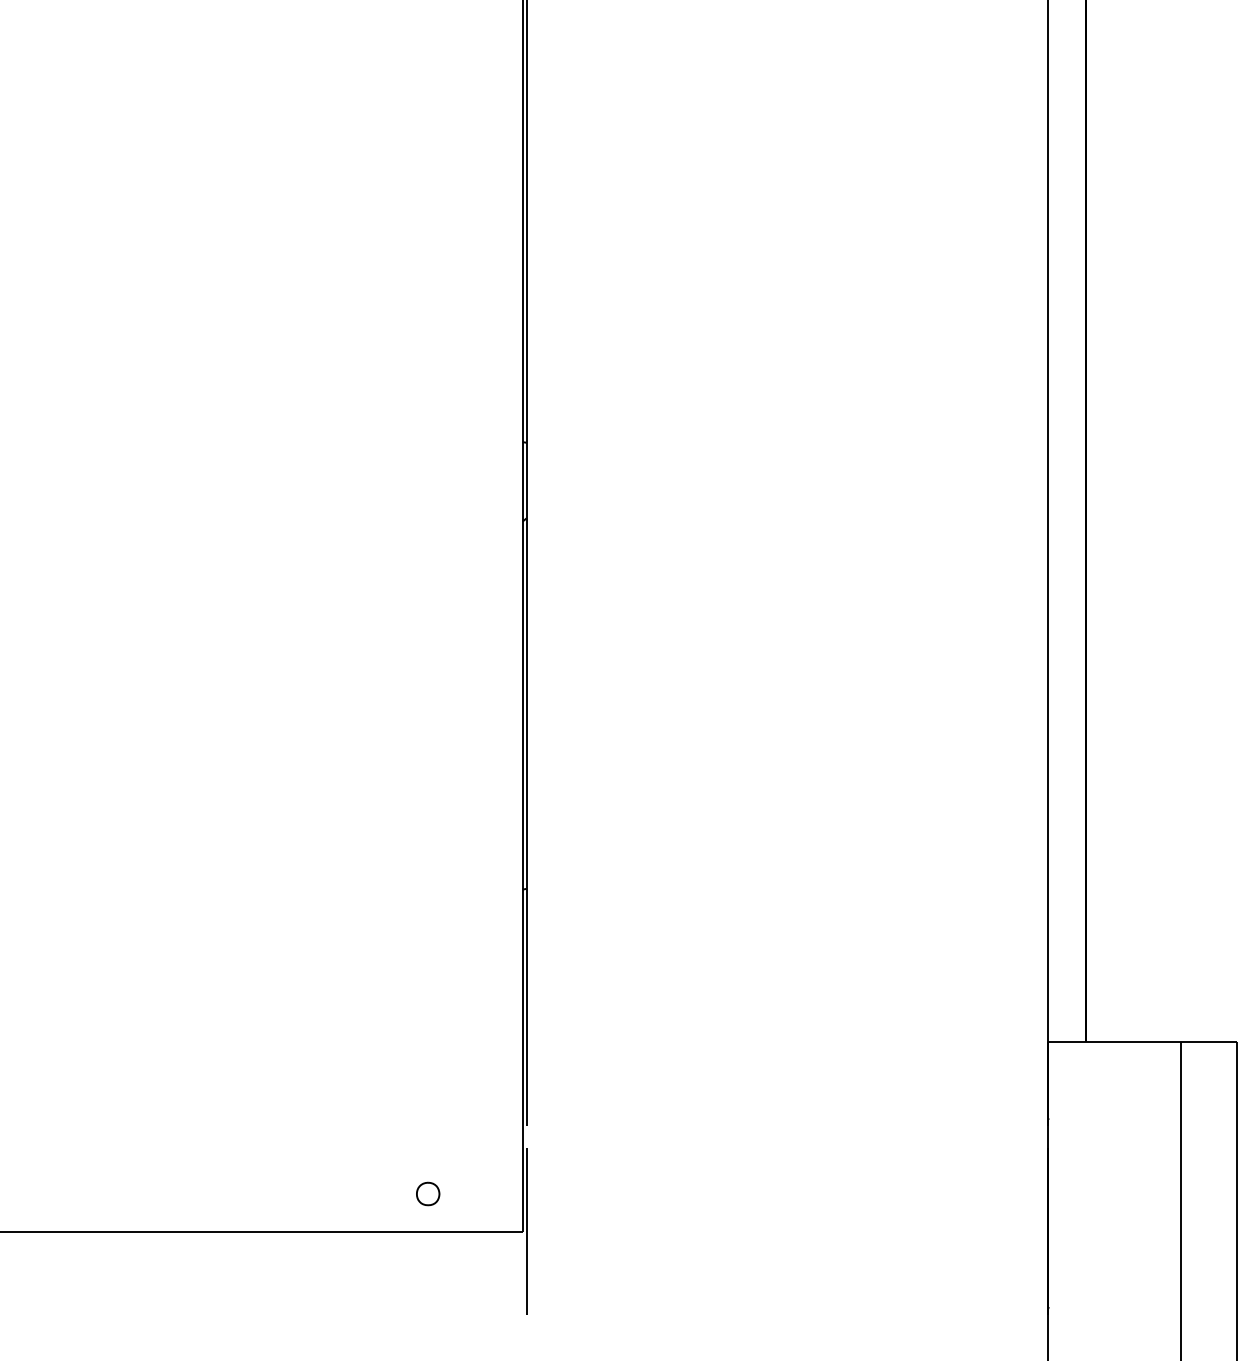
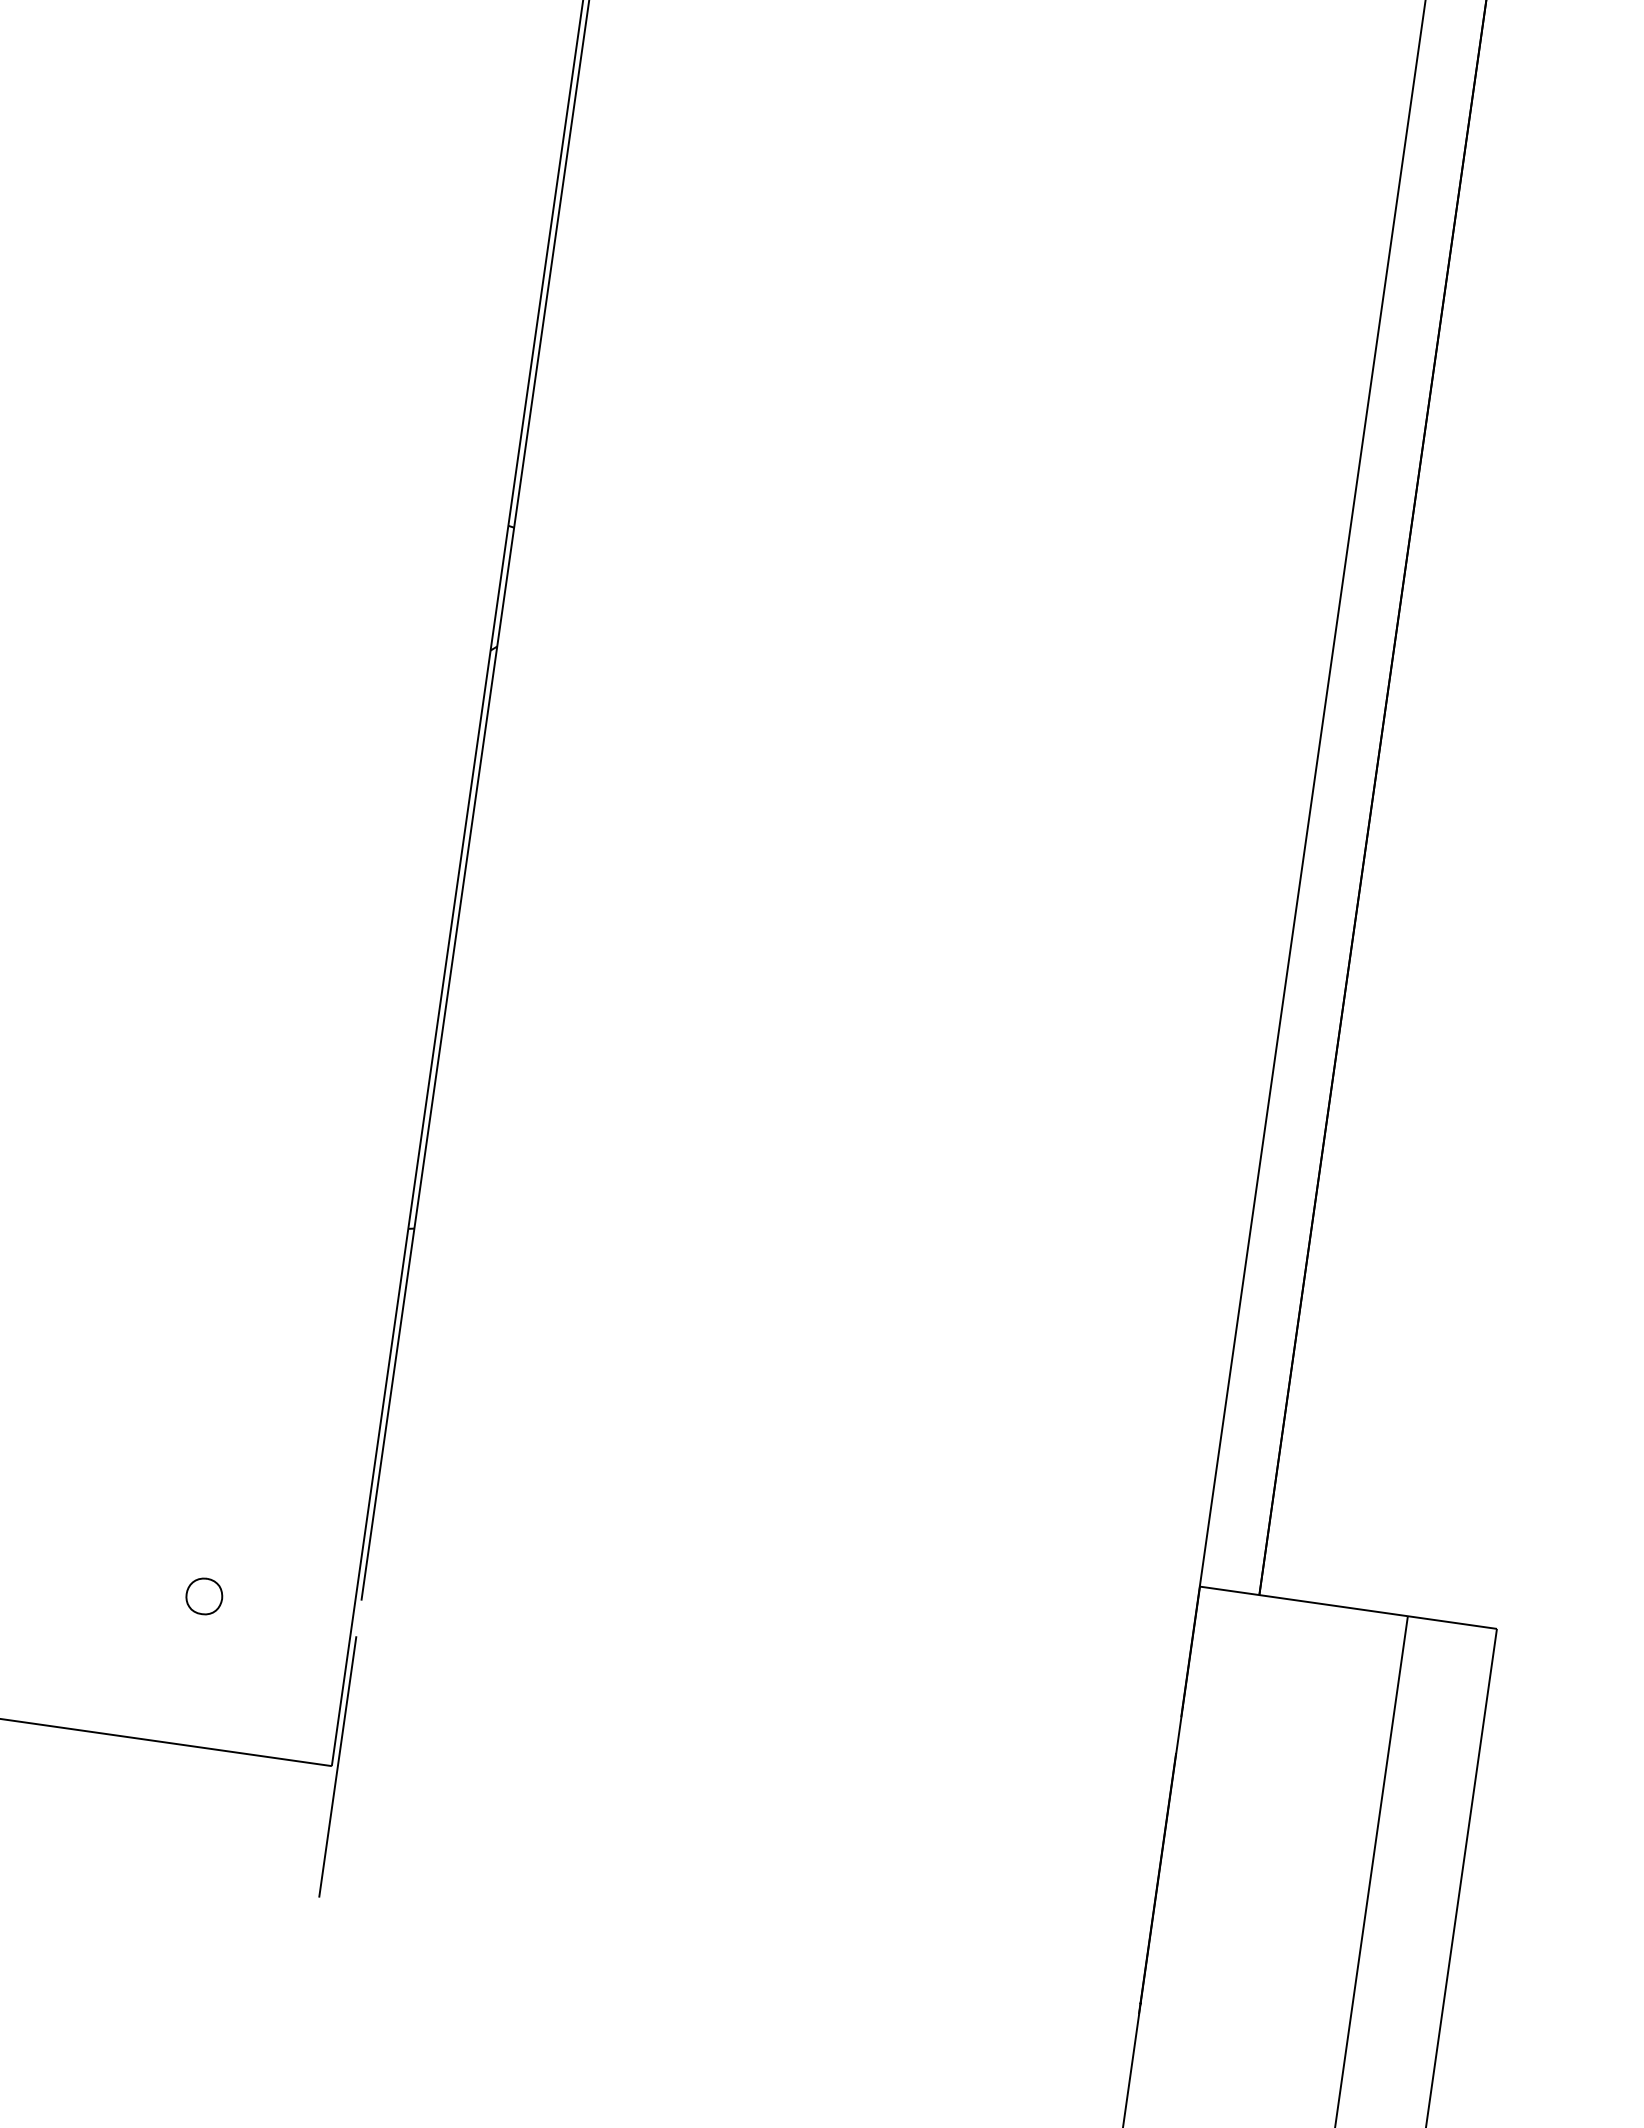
part: (428, 1193) -> (205, 1595), moved

